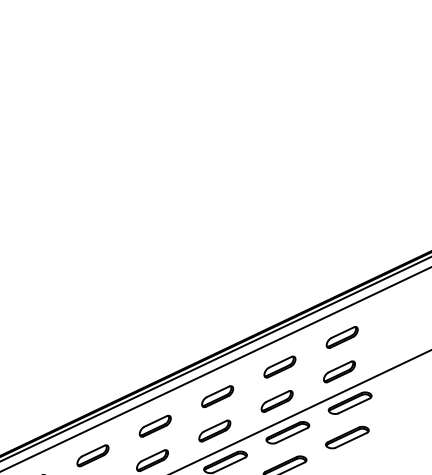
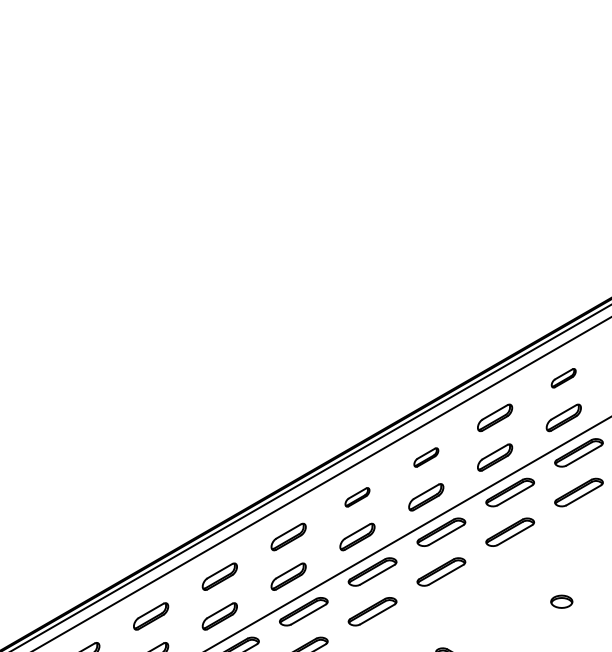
part: (341, 337) -> (563, 378), size x0.7
part: (217, 396) -> (426, 457), size x0.7
part: (155, 426) -> (357, 497), size x0.7

